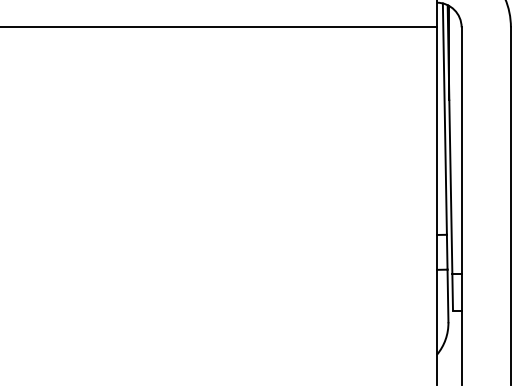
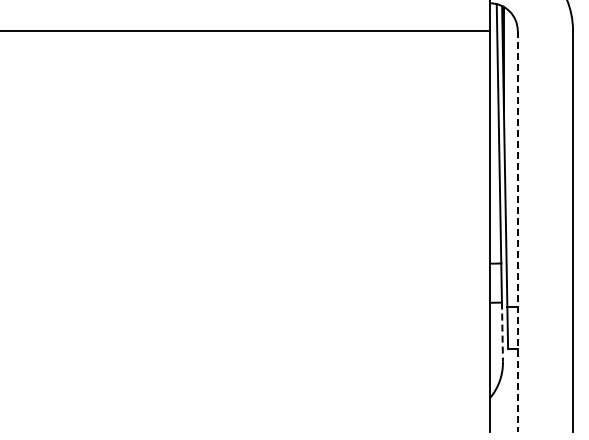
line: (461, 206) -> (517, 231), solid -> dashed
line: (448, 296) -> (502, 332), solid -> dashed

